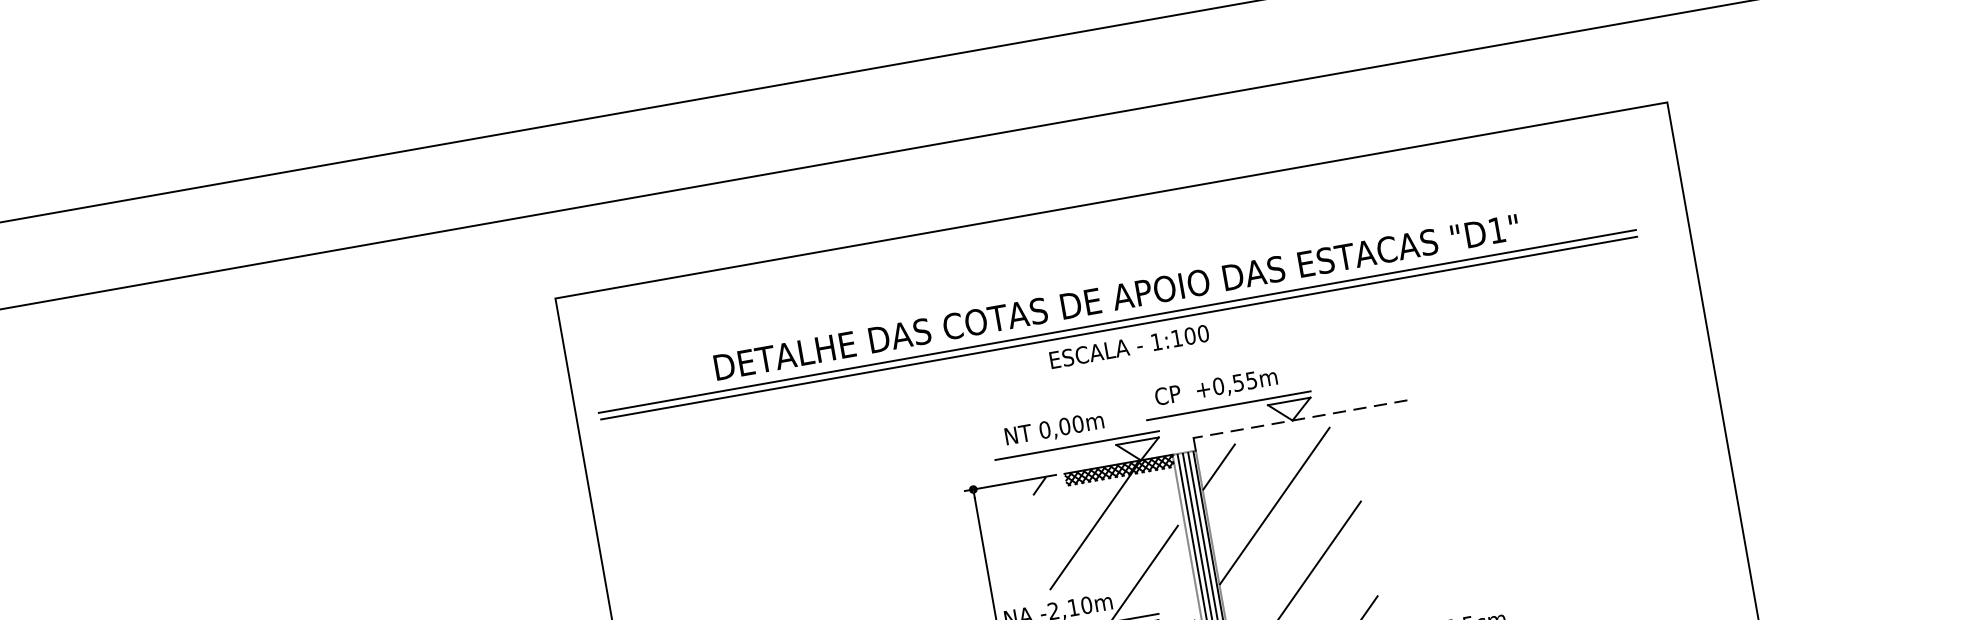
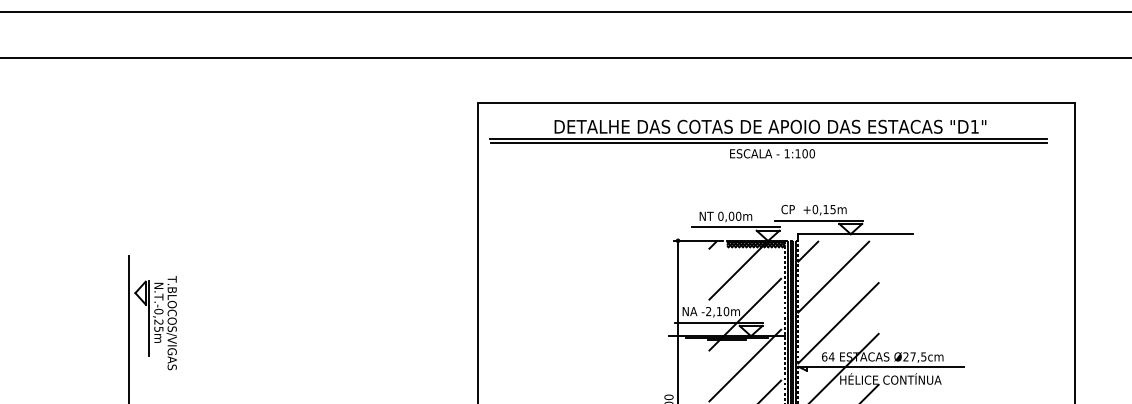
part: (1116, 319) -> (768, 138), moved
text: (1237, 382) -> (825, 209), +0,55m -> +0,15m
line: (1299, 419) -> (854, 234), dashed -> solid

